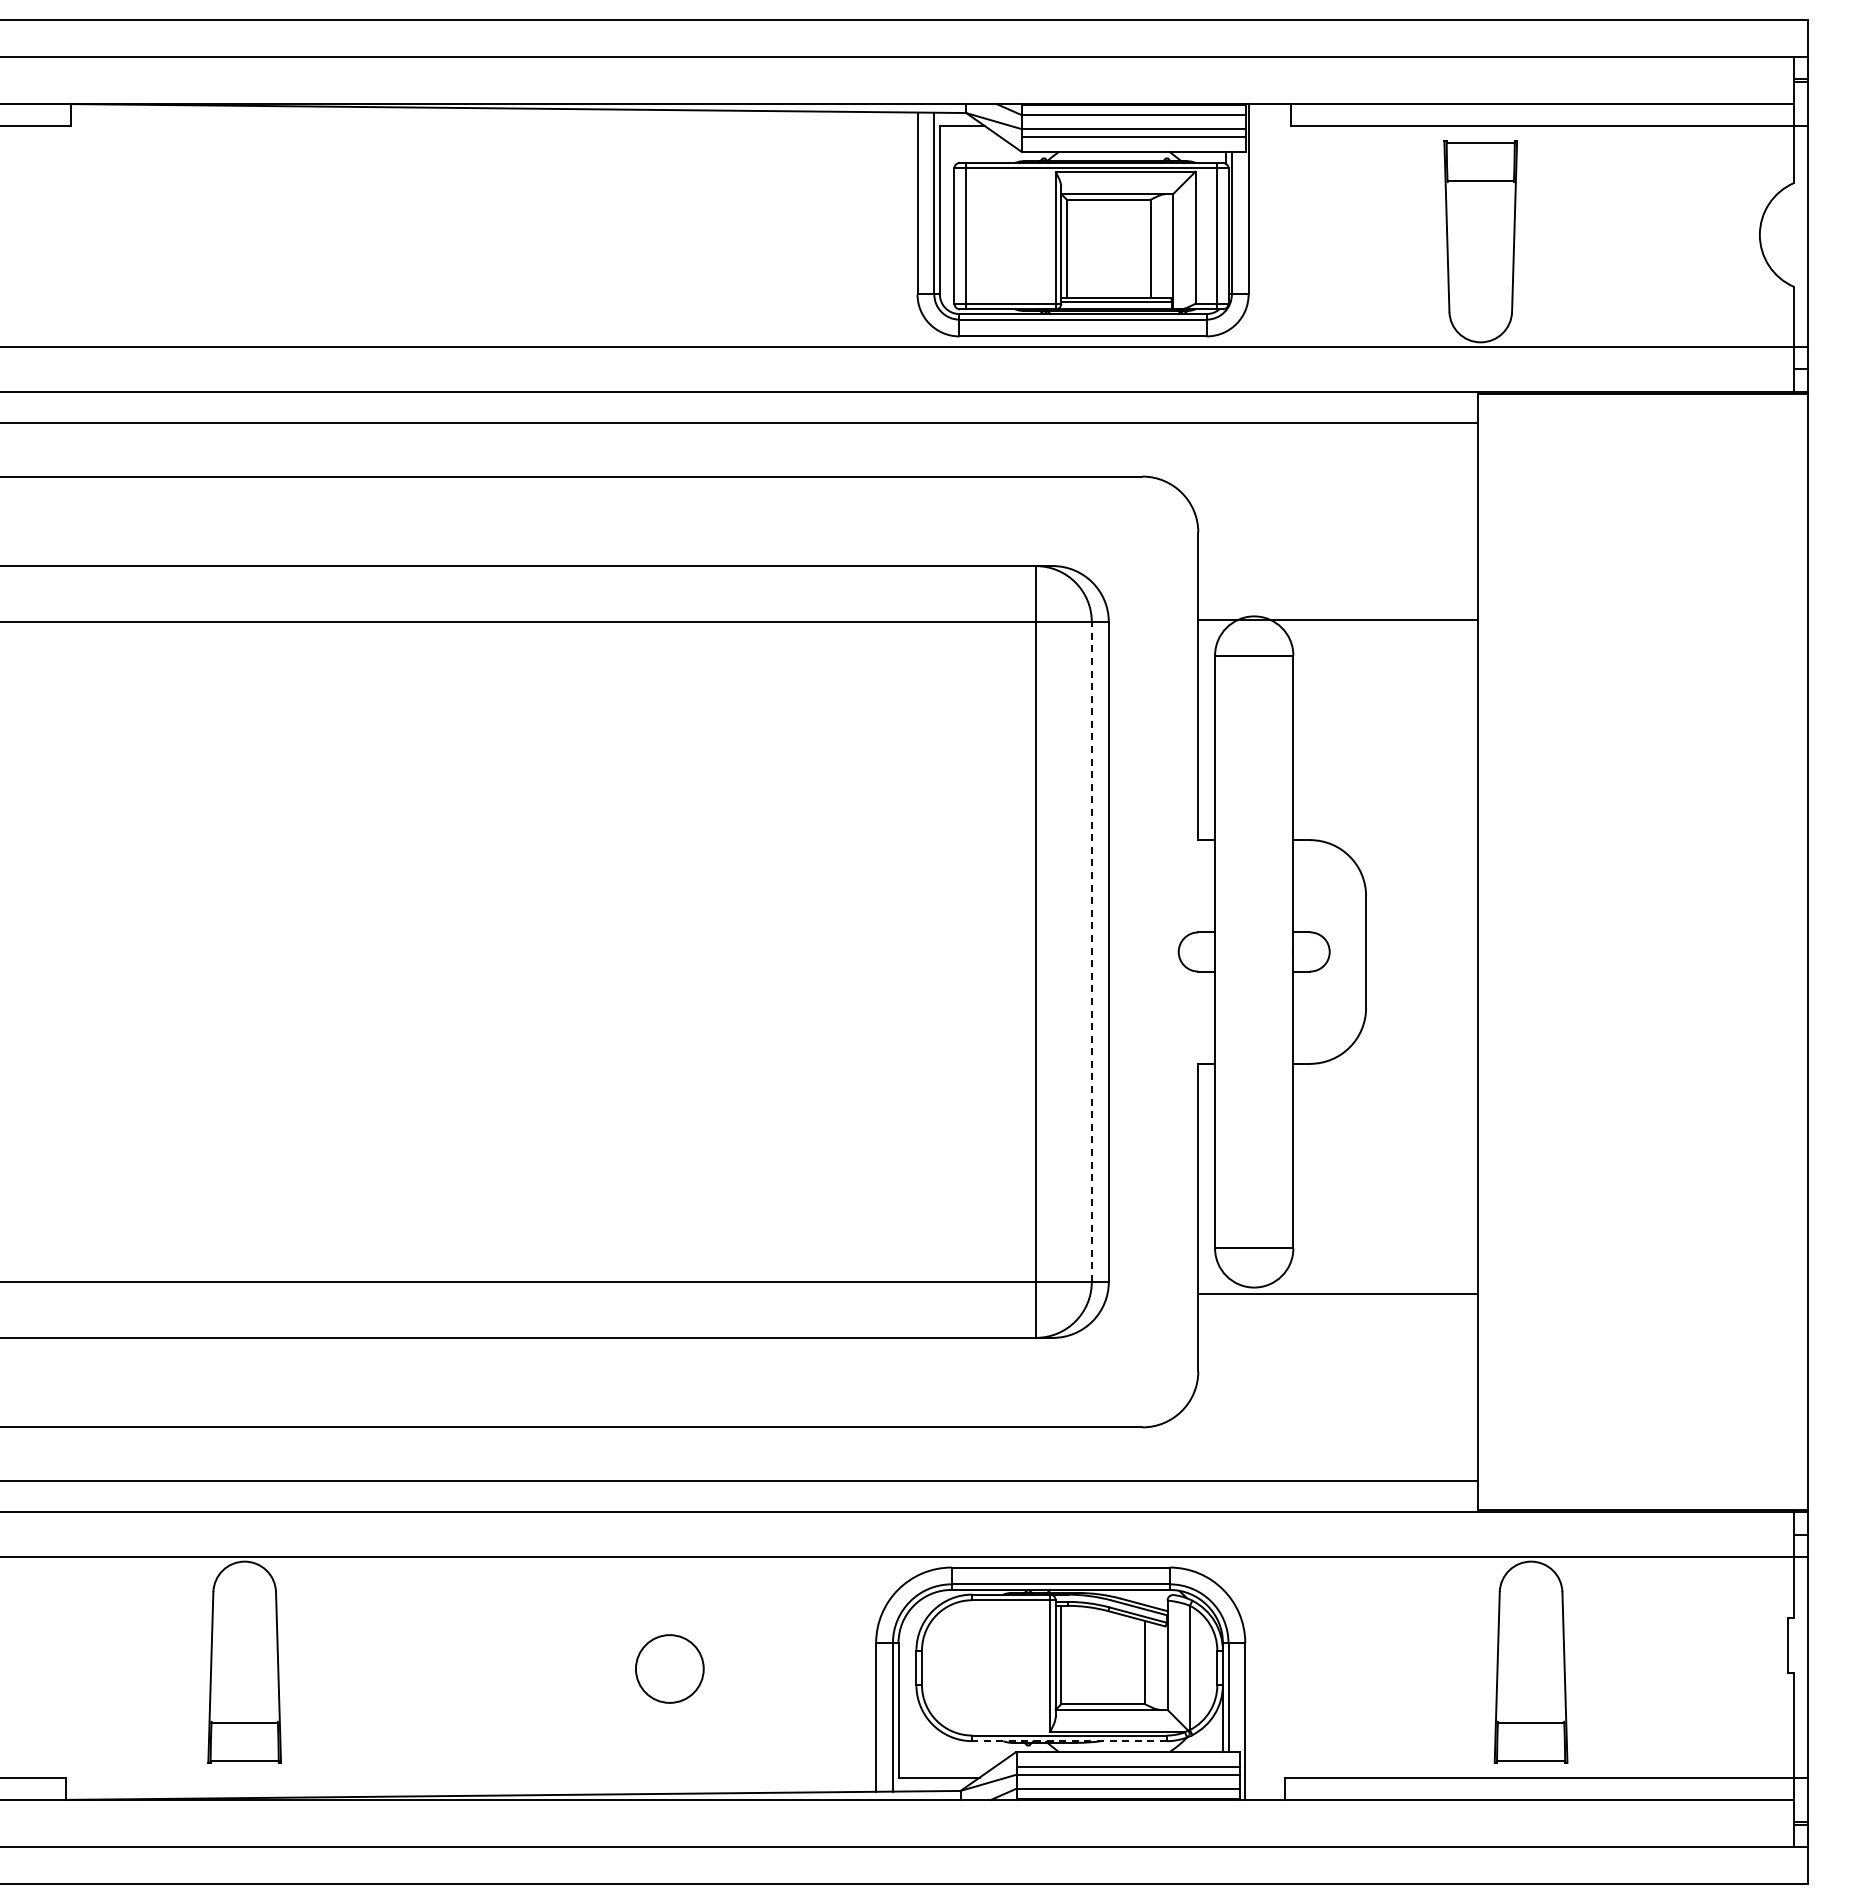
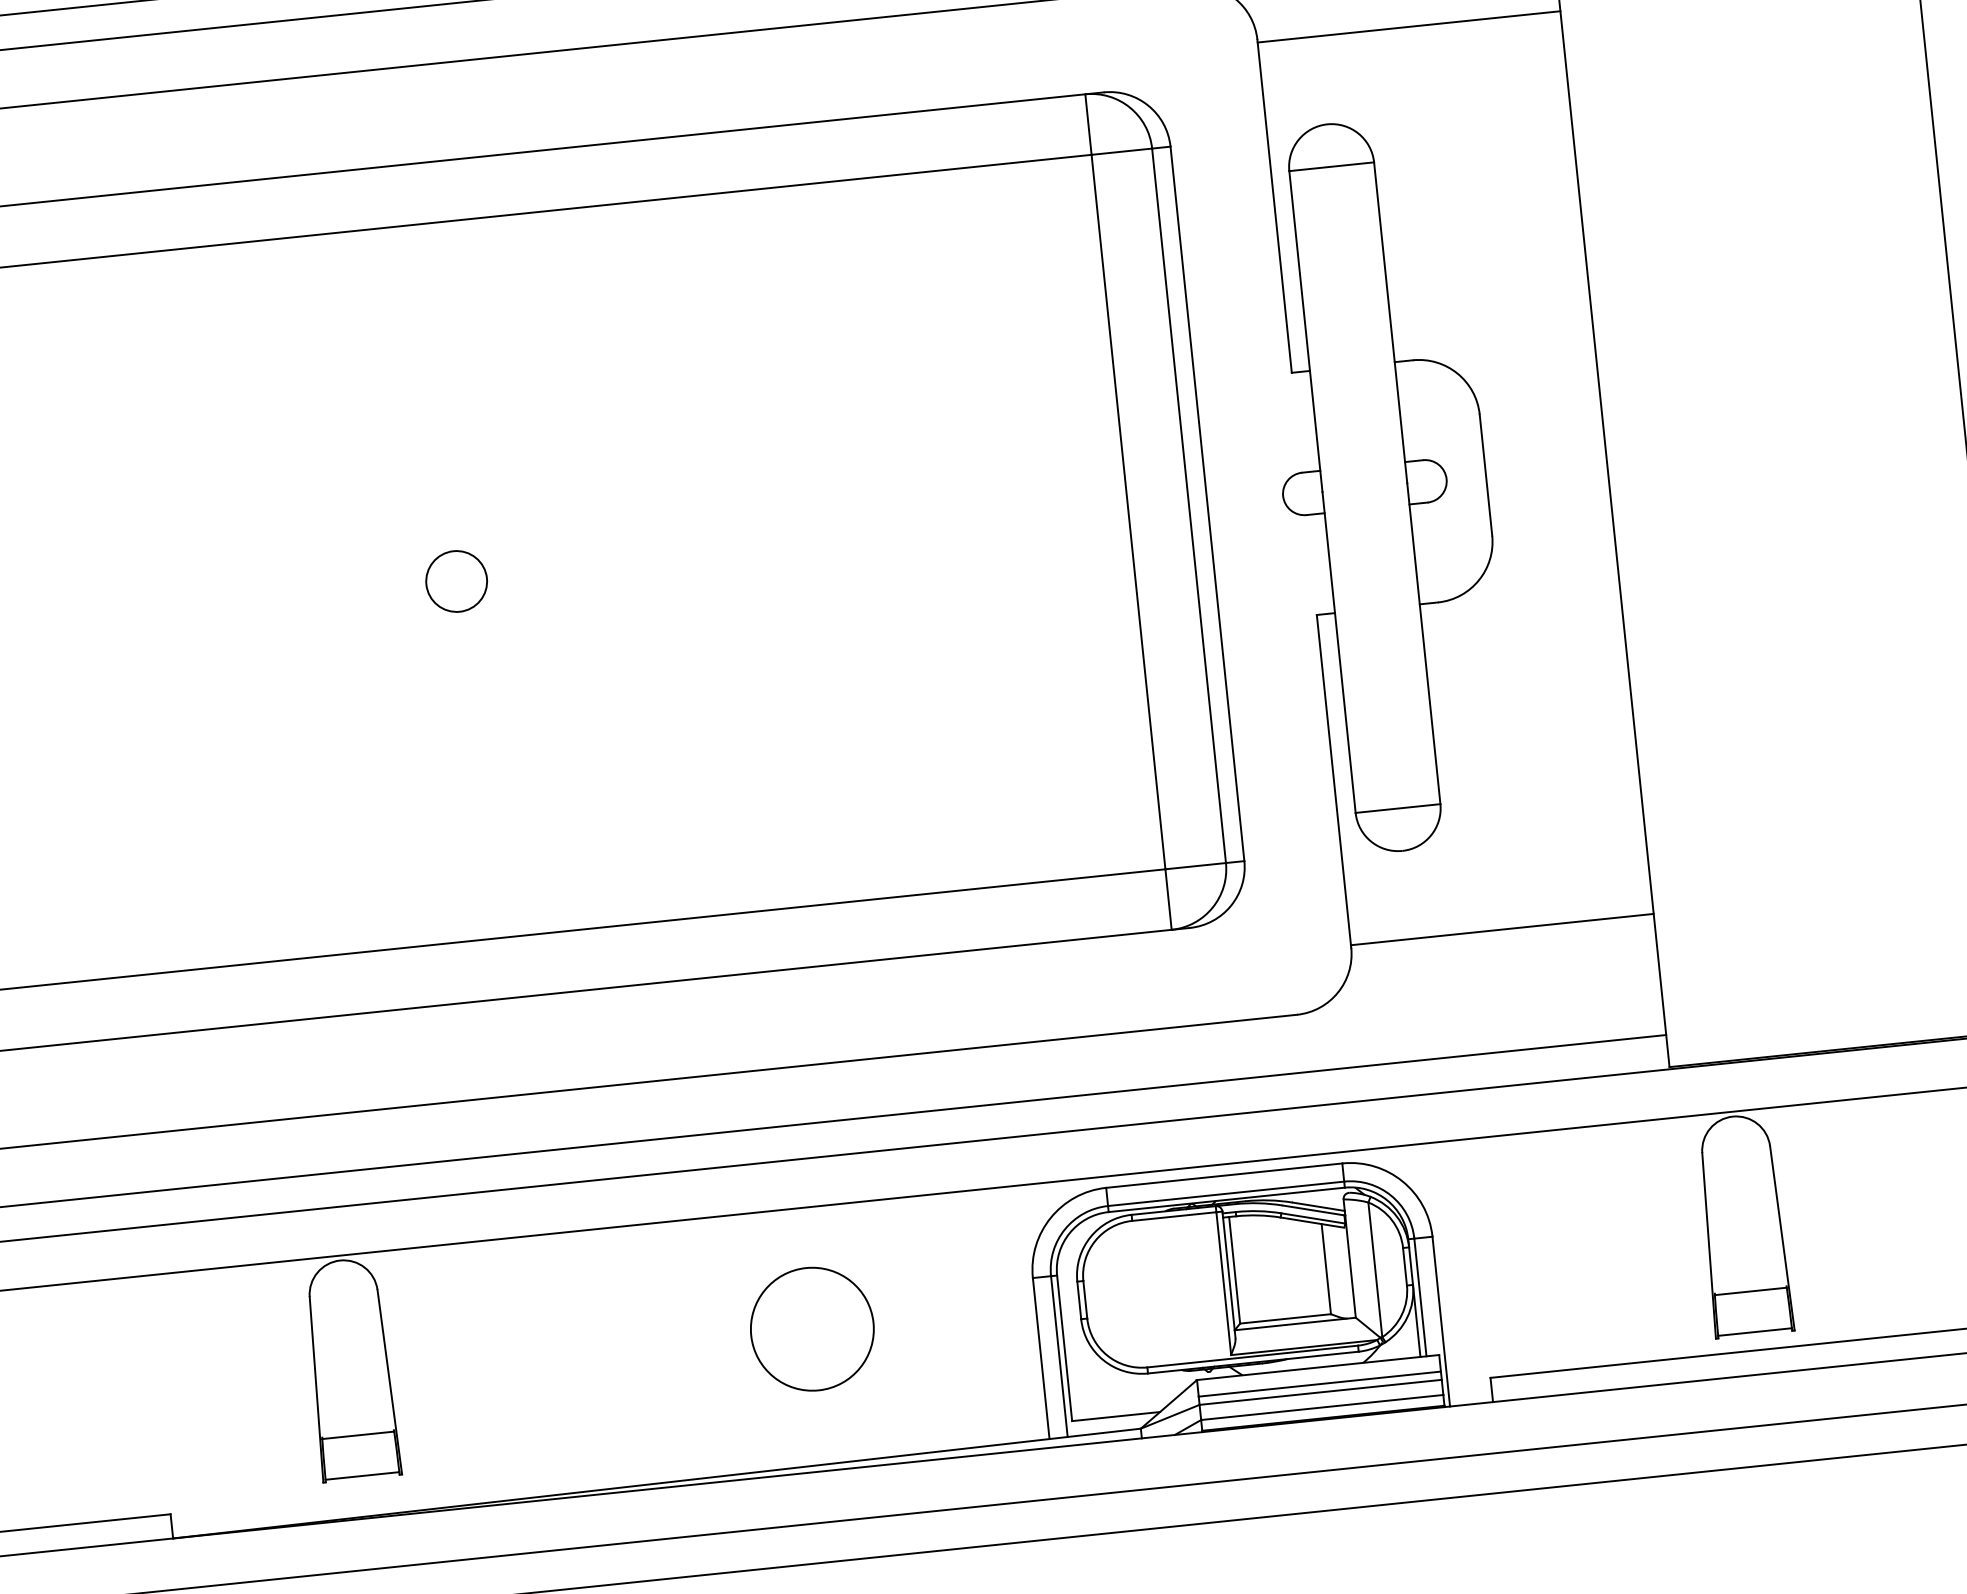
line: (1337, 620) -> (1408, 27), moved
circle: (415, 951) -> (456, 580), added
line: (1091, 952) -> (1188, 506), dashed -> solid
line: (1337, 1293) -> (1501, 929), moved
circle: (669, 1668) -> (812, 1328), size x1.67
line: (1069, 1741) -> (1253, 1362), dashed -> solid

